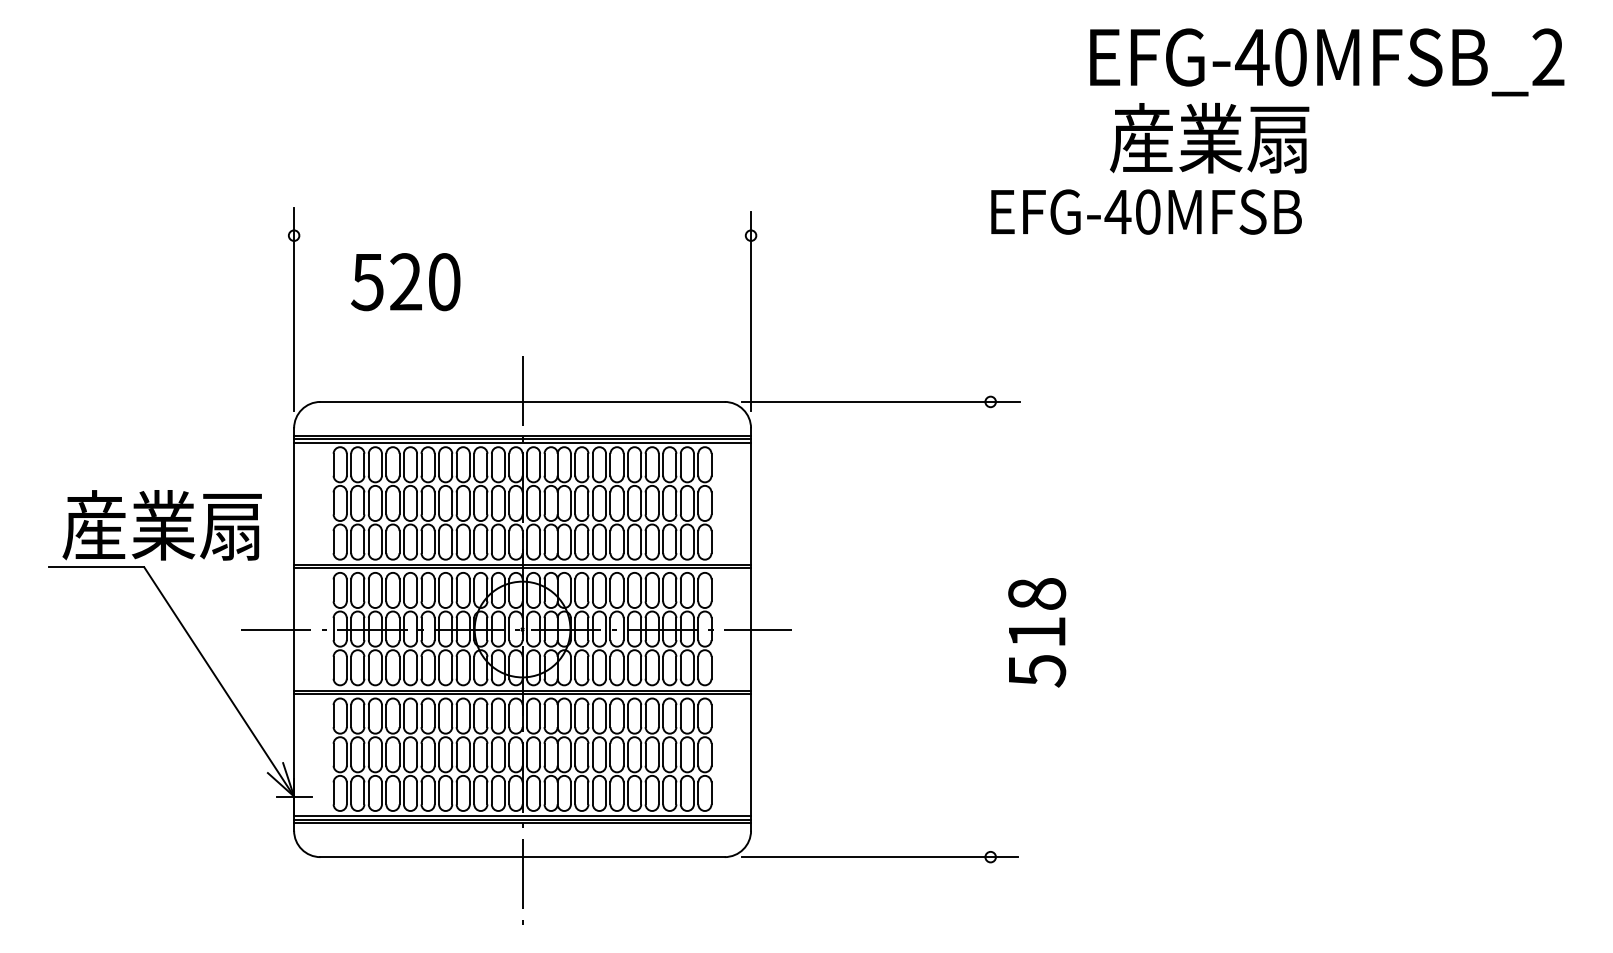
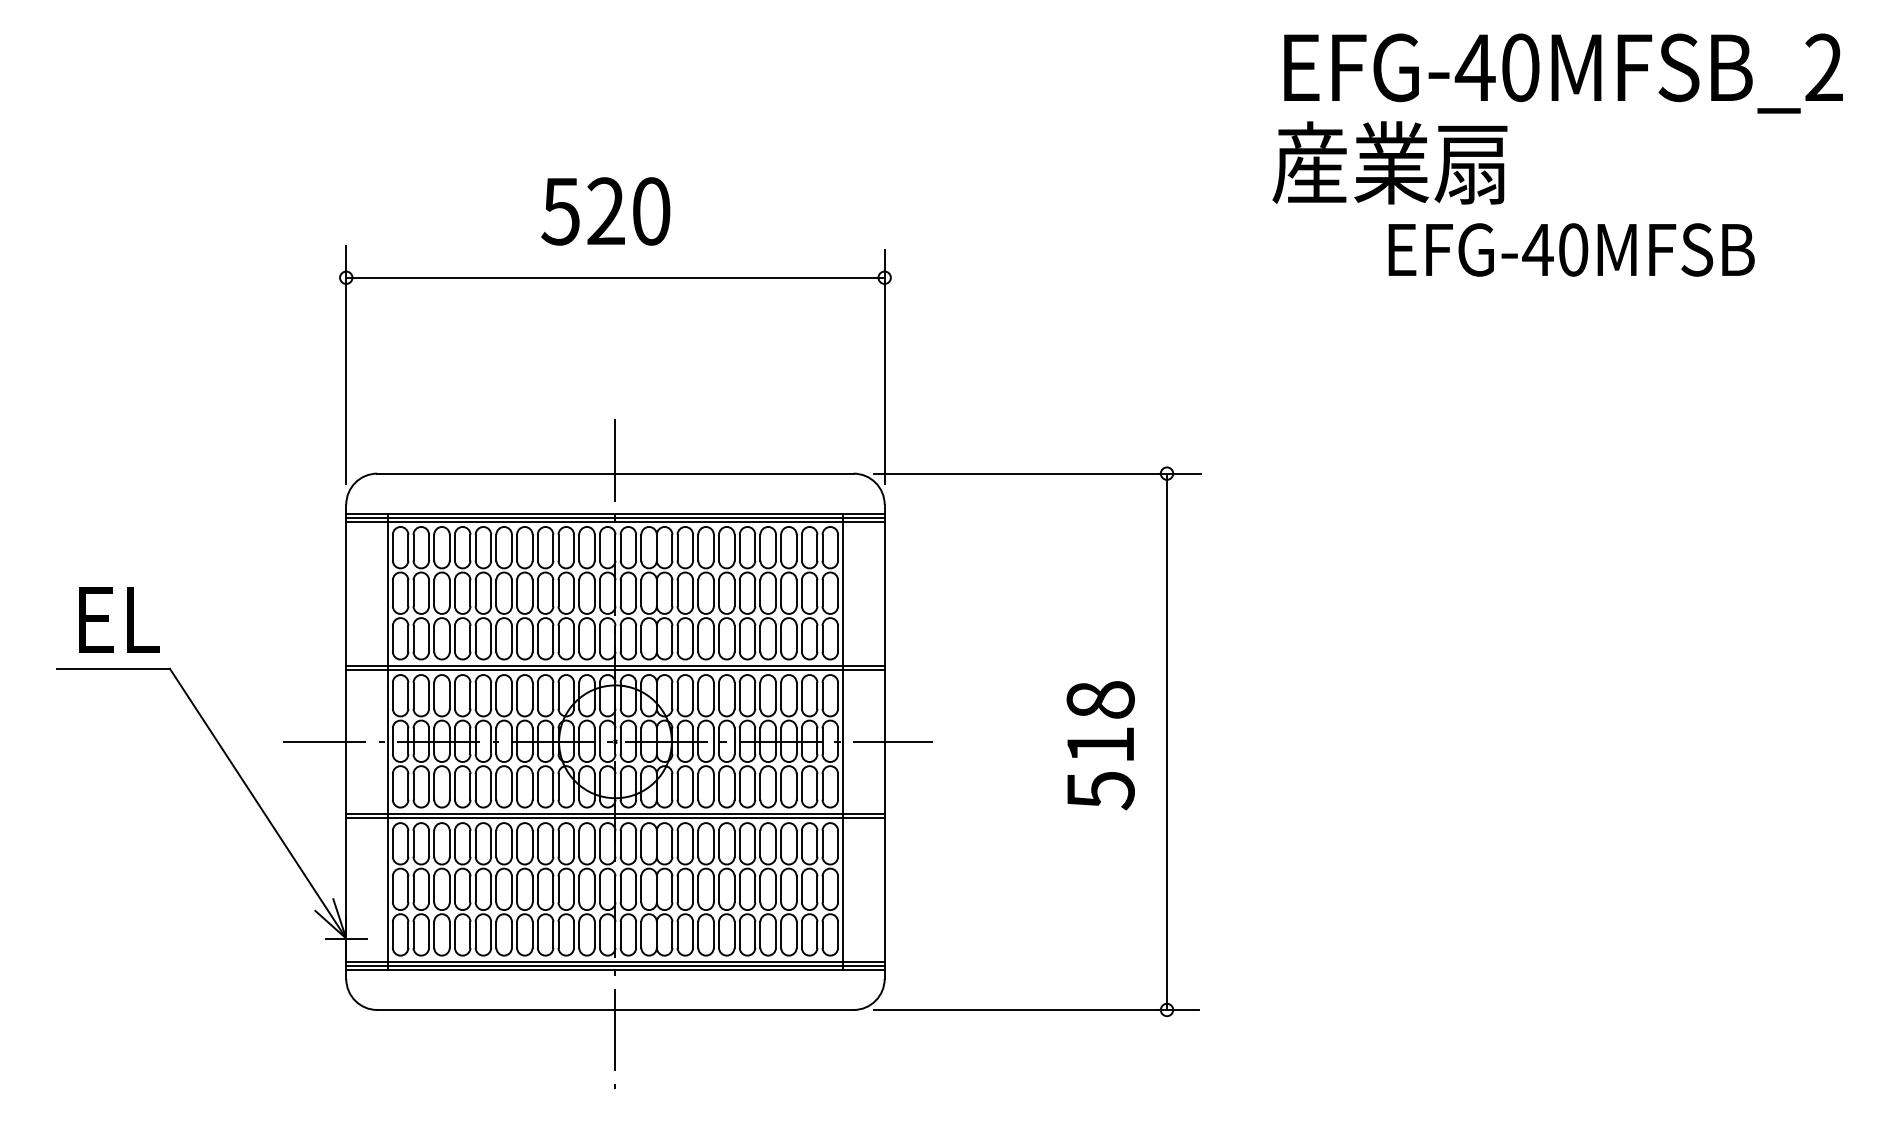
text: (1209, 137) -> (1389, 162), moved
text: (1146, 211) -> (1571, 249), moved
line: (522, 235) -> (615, 277), added
text: (405, 282) -> (605, 211), moved
text: (161, 524) -> (190, 618), 産業扇 -> EL
line: (329, 629) -> (387, 741), added
line: (716, 629) -> (843, 741), added
line: (991, 629) -> (1167, 741), added
text: (1036, 632) -> (1100, 745), moved

